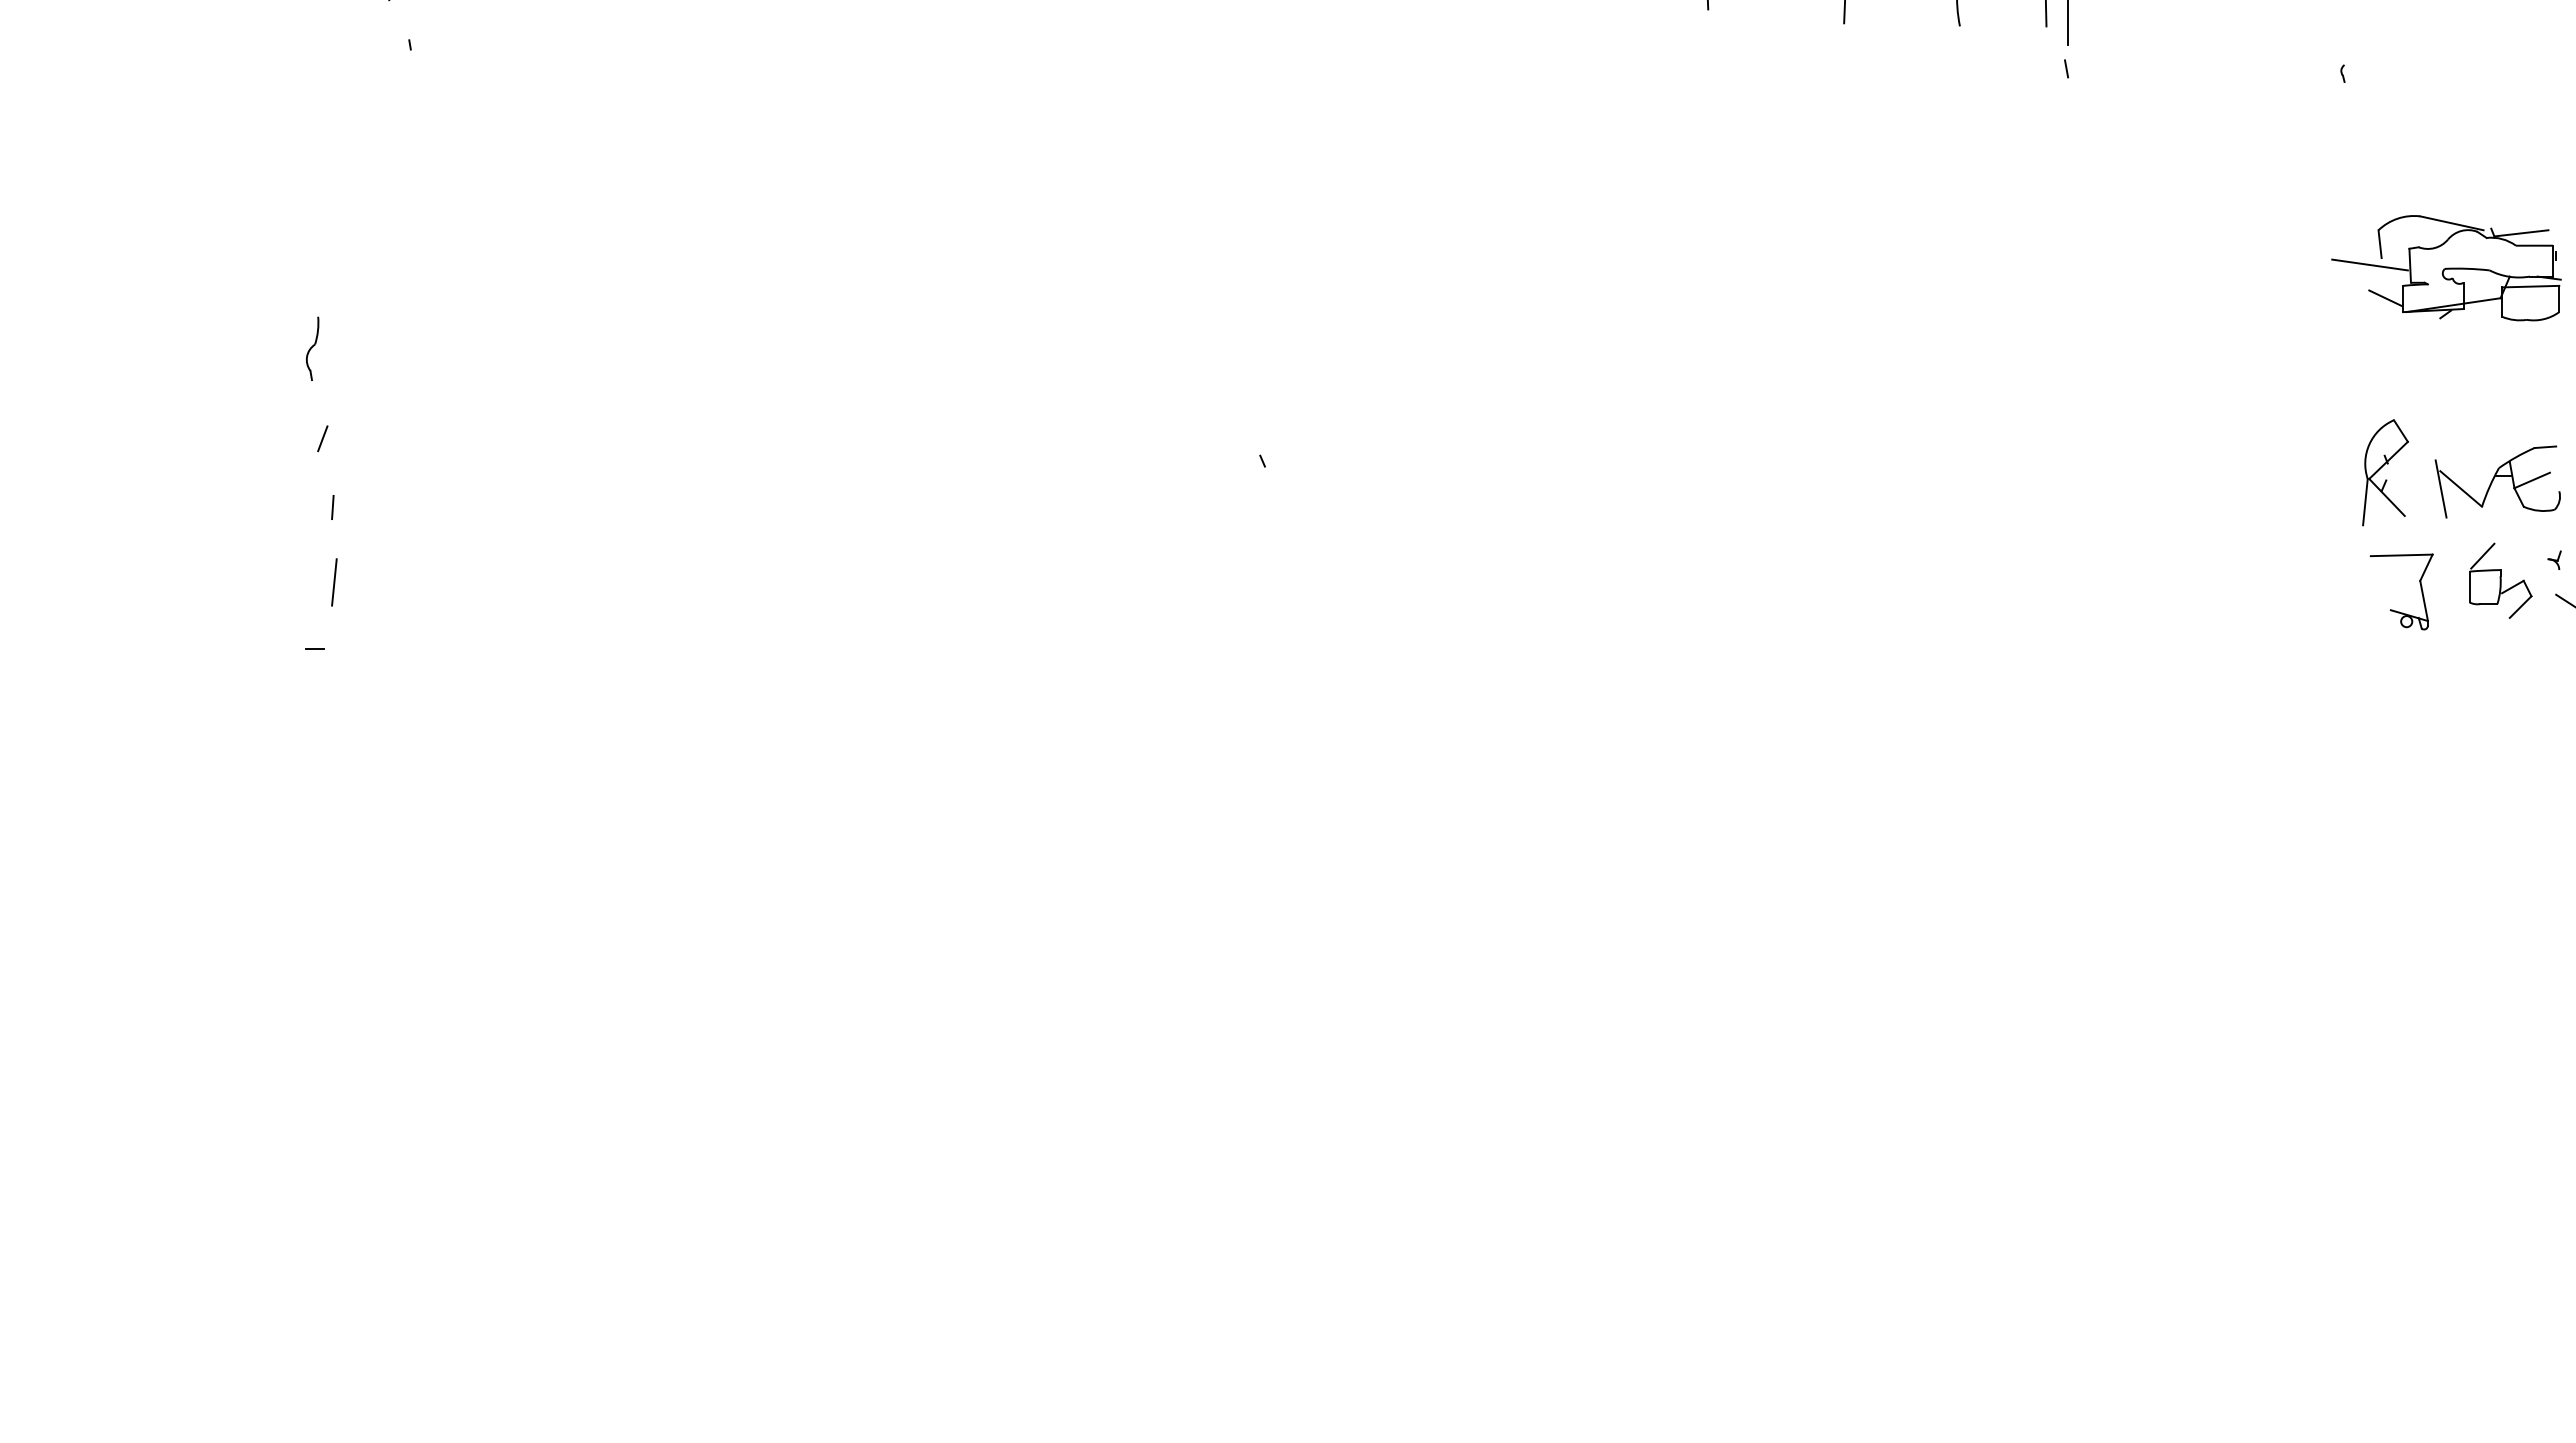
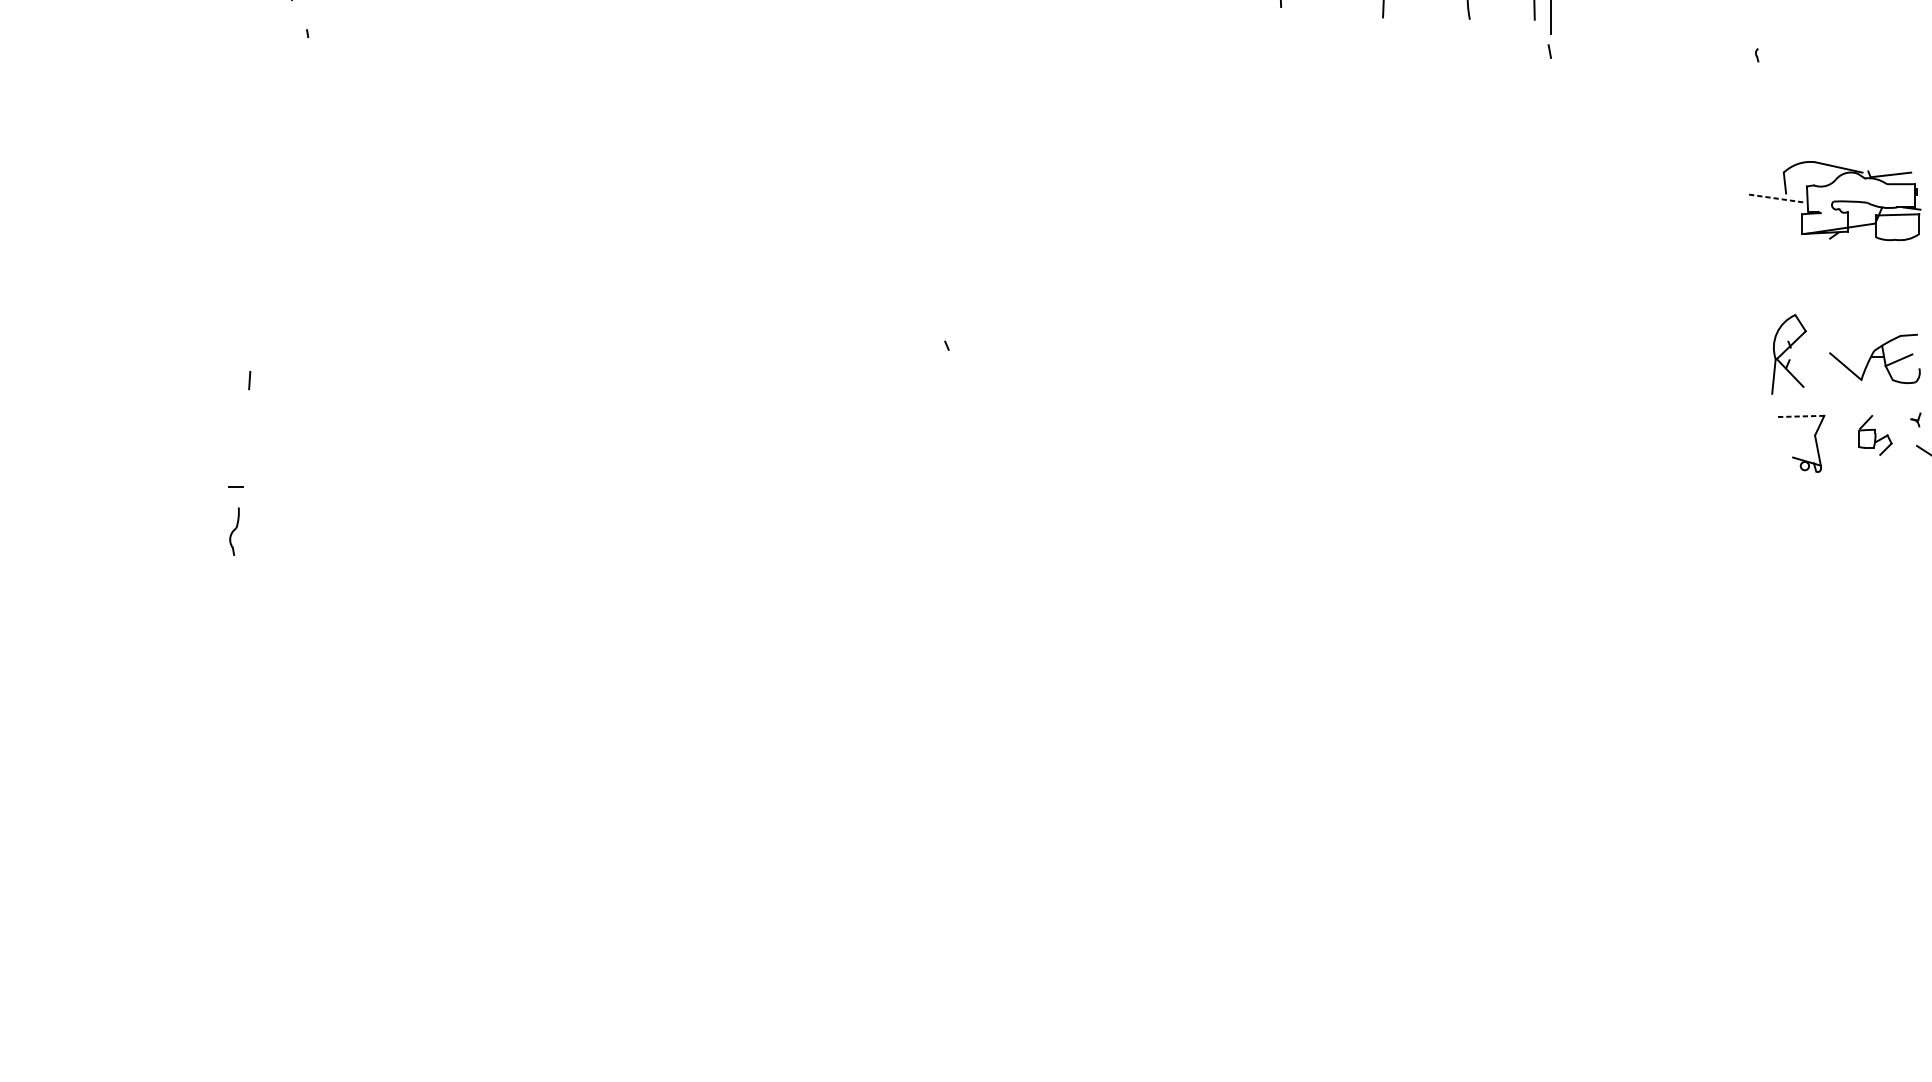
line: (2370, 265) -> (1777, 199), solid -> dashed
line: (2385, 297) -> (1789, 223), removed
part: (312, 348) -> (234, 531), moved
line: (322, 438) -> (241, 328), removed
line: (2440, 488) -> (1830, 366), removed
line: (2401, 555) -> (1801, 416), solid -> dashed
part: (2500, 580) -> (1875, 435), size x0.7
line: (334, 582) -> (250, 436), removed

